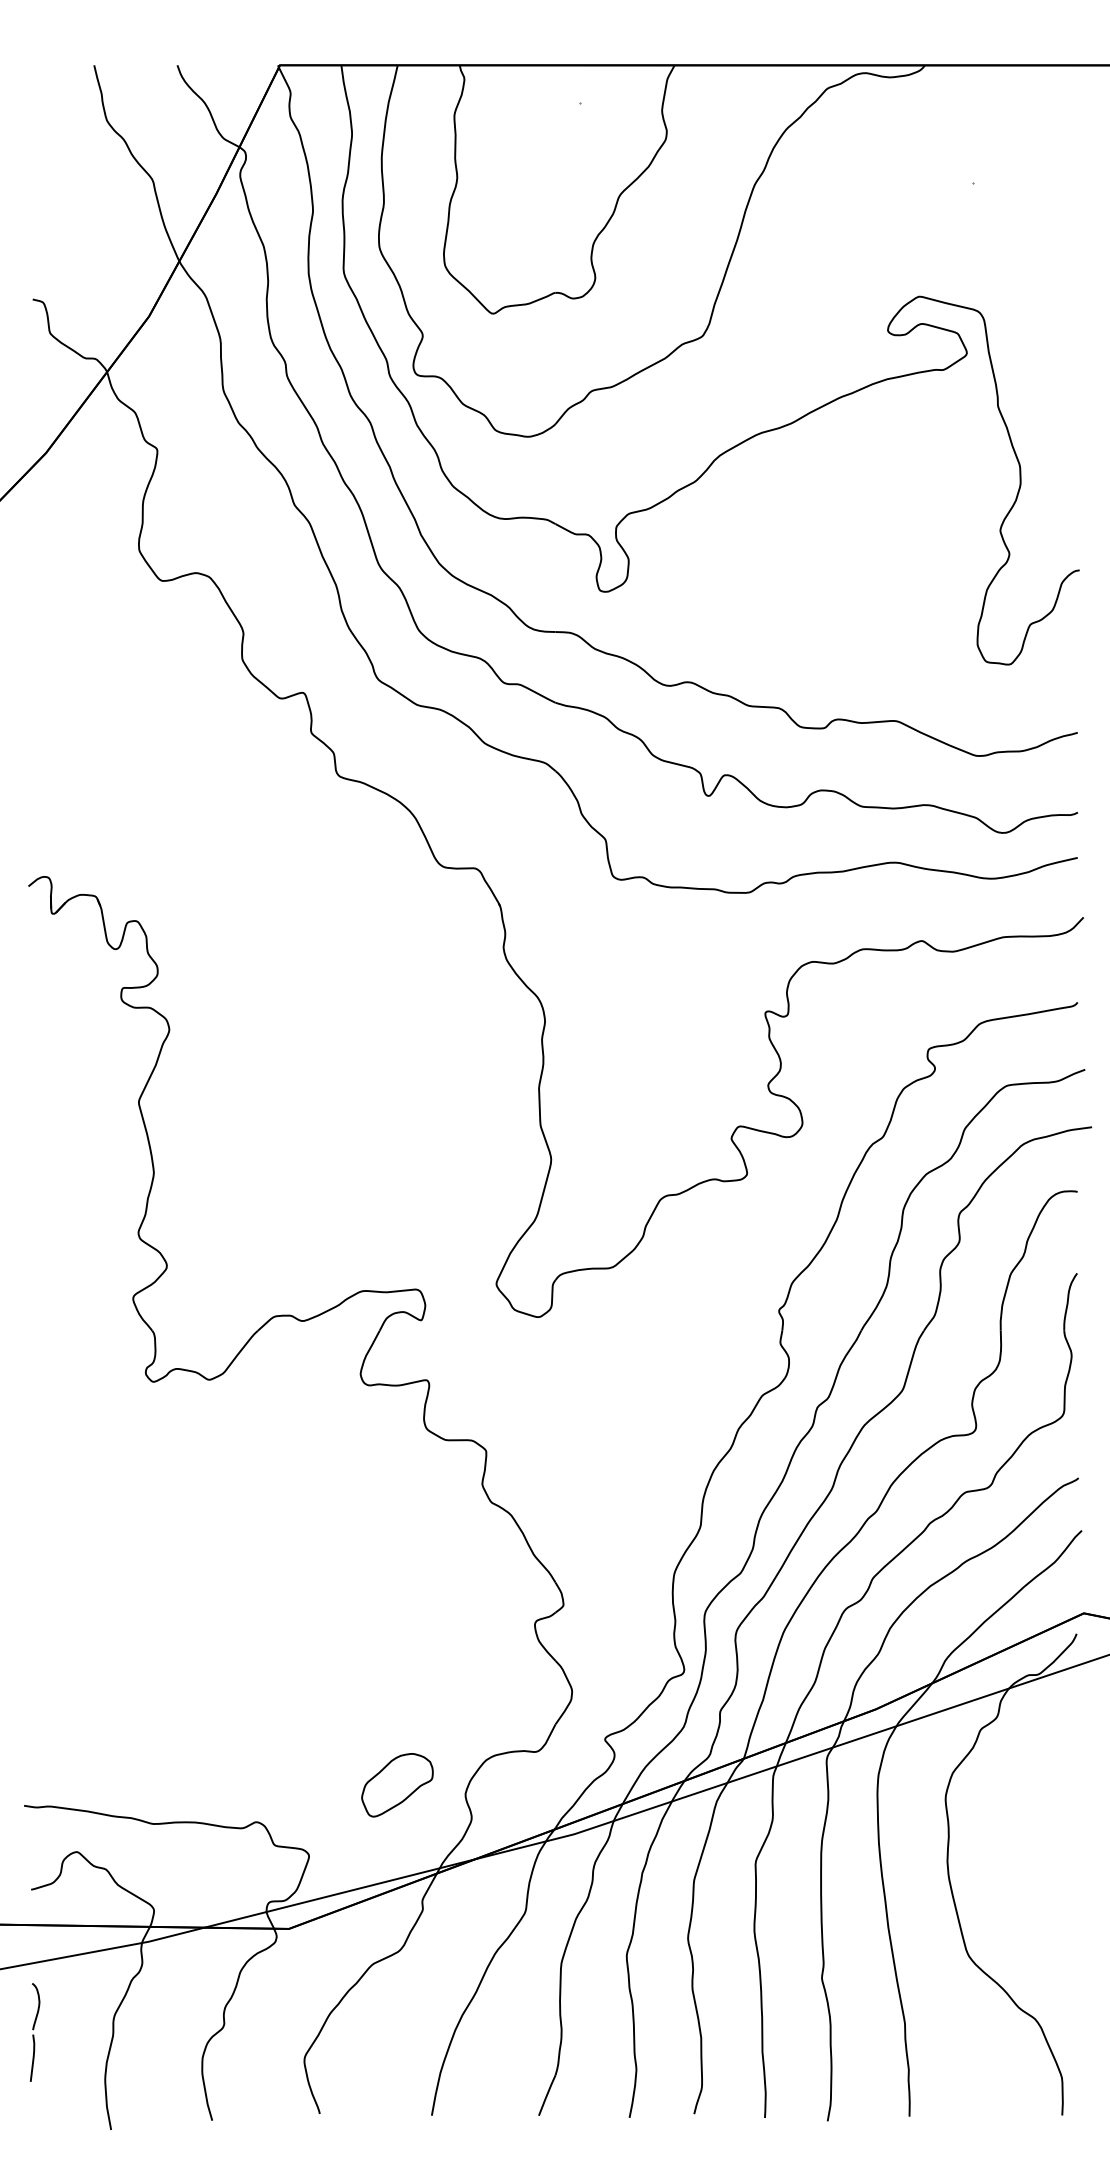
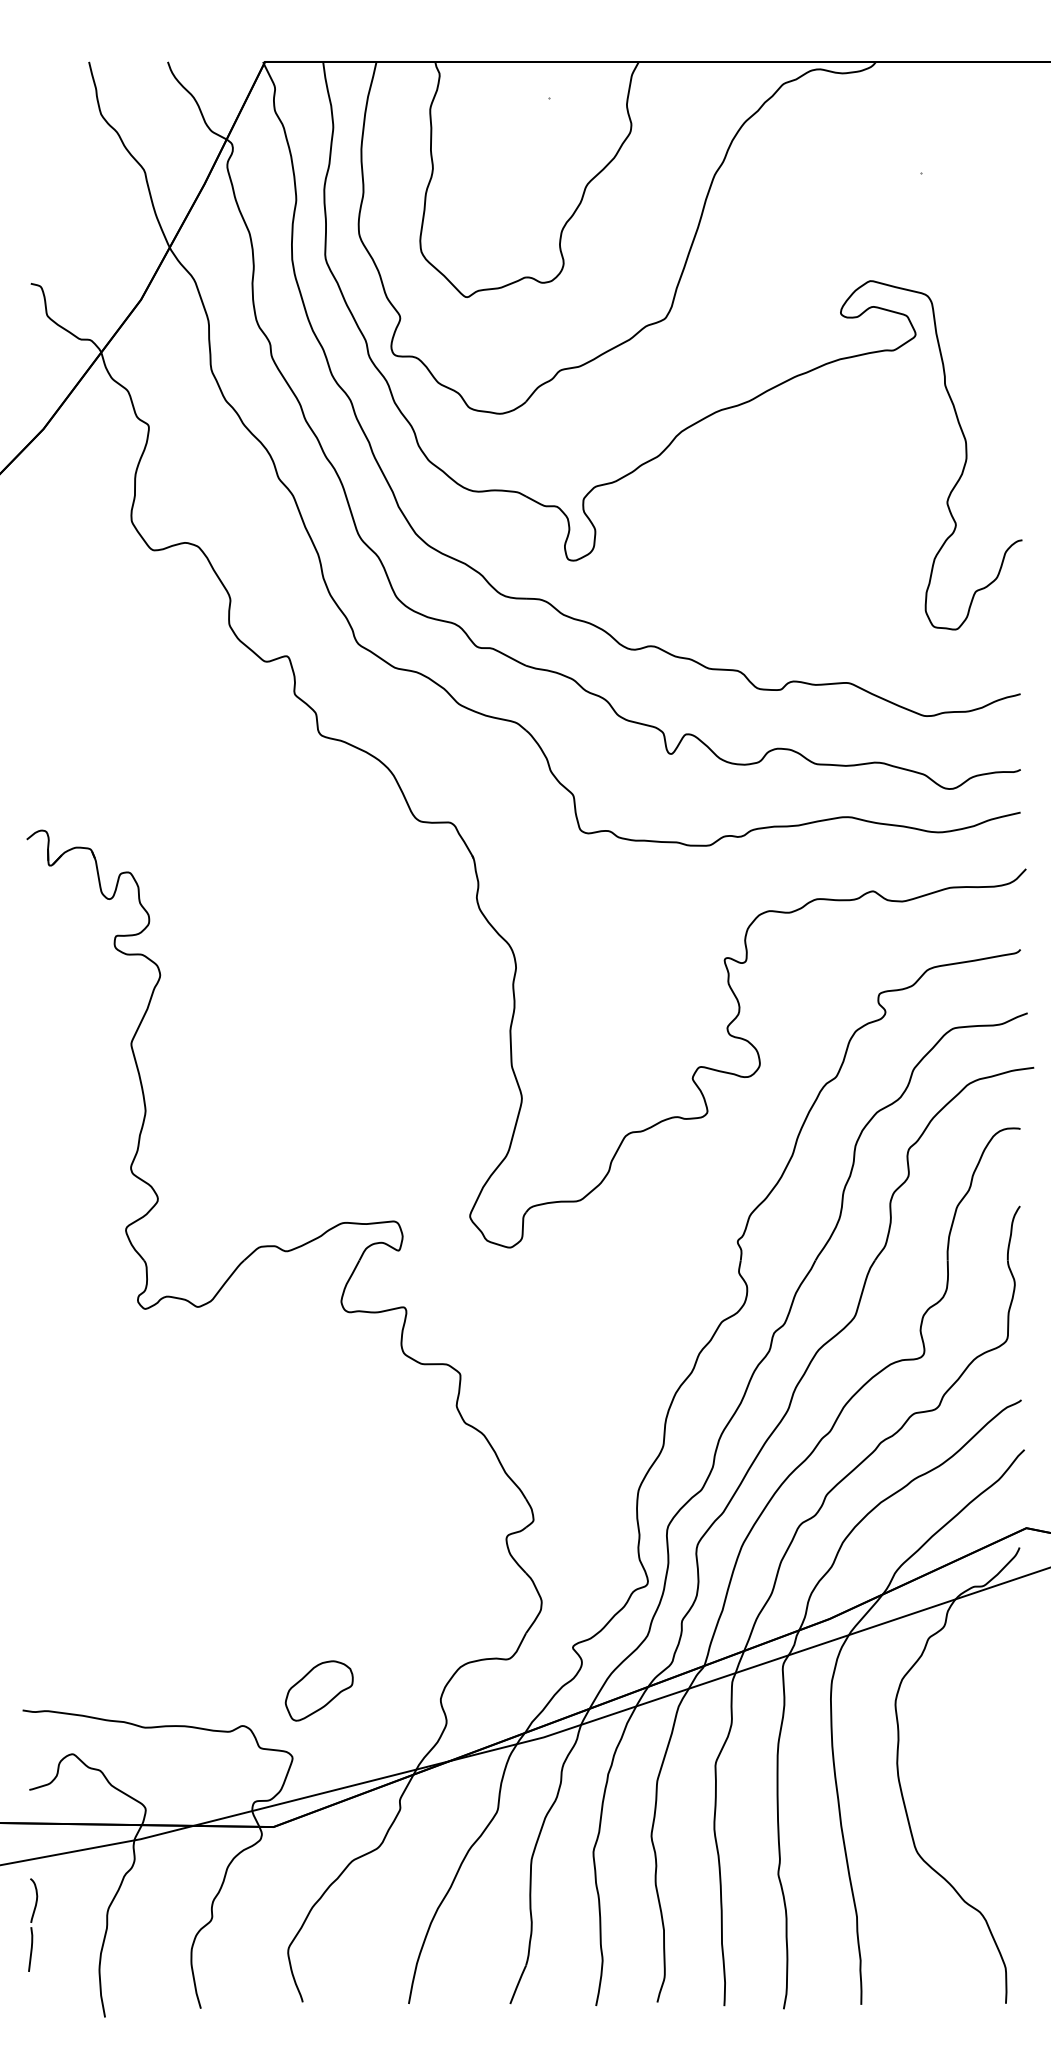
part: (396, 1784) -> (318, 1690), moved

